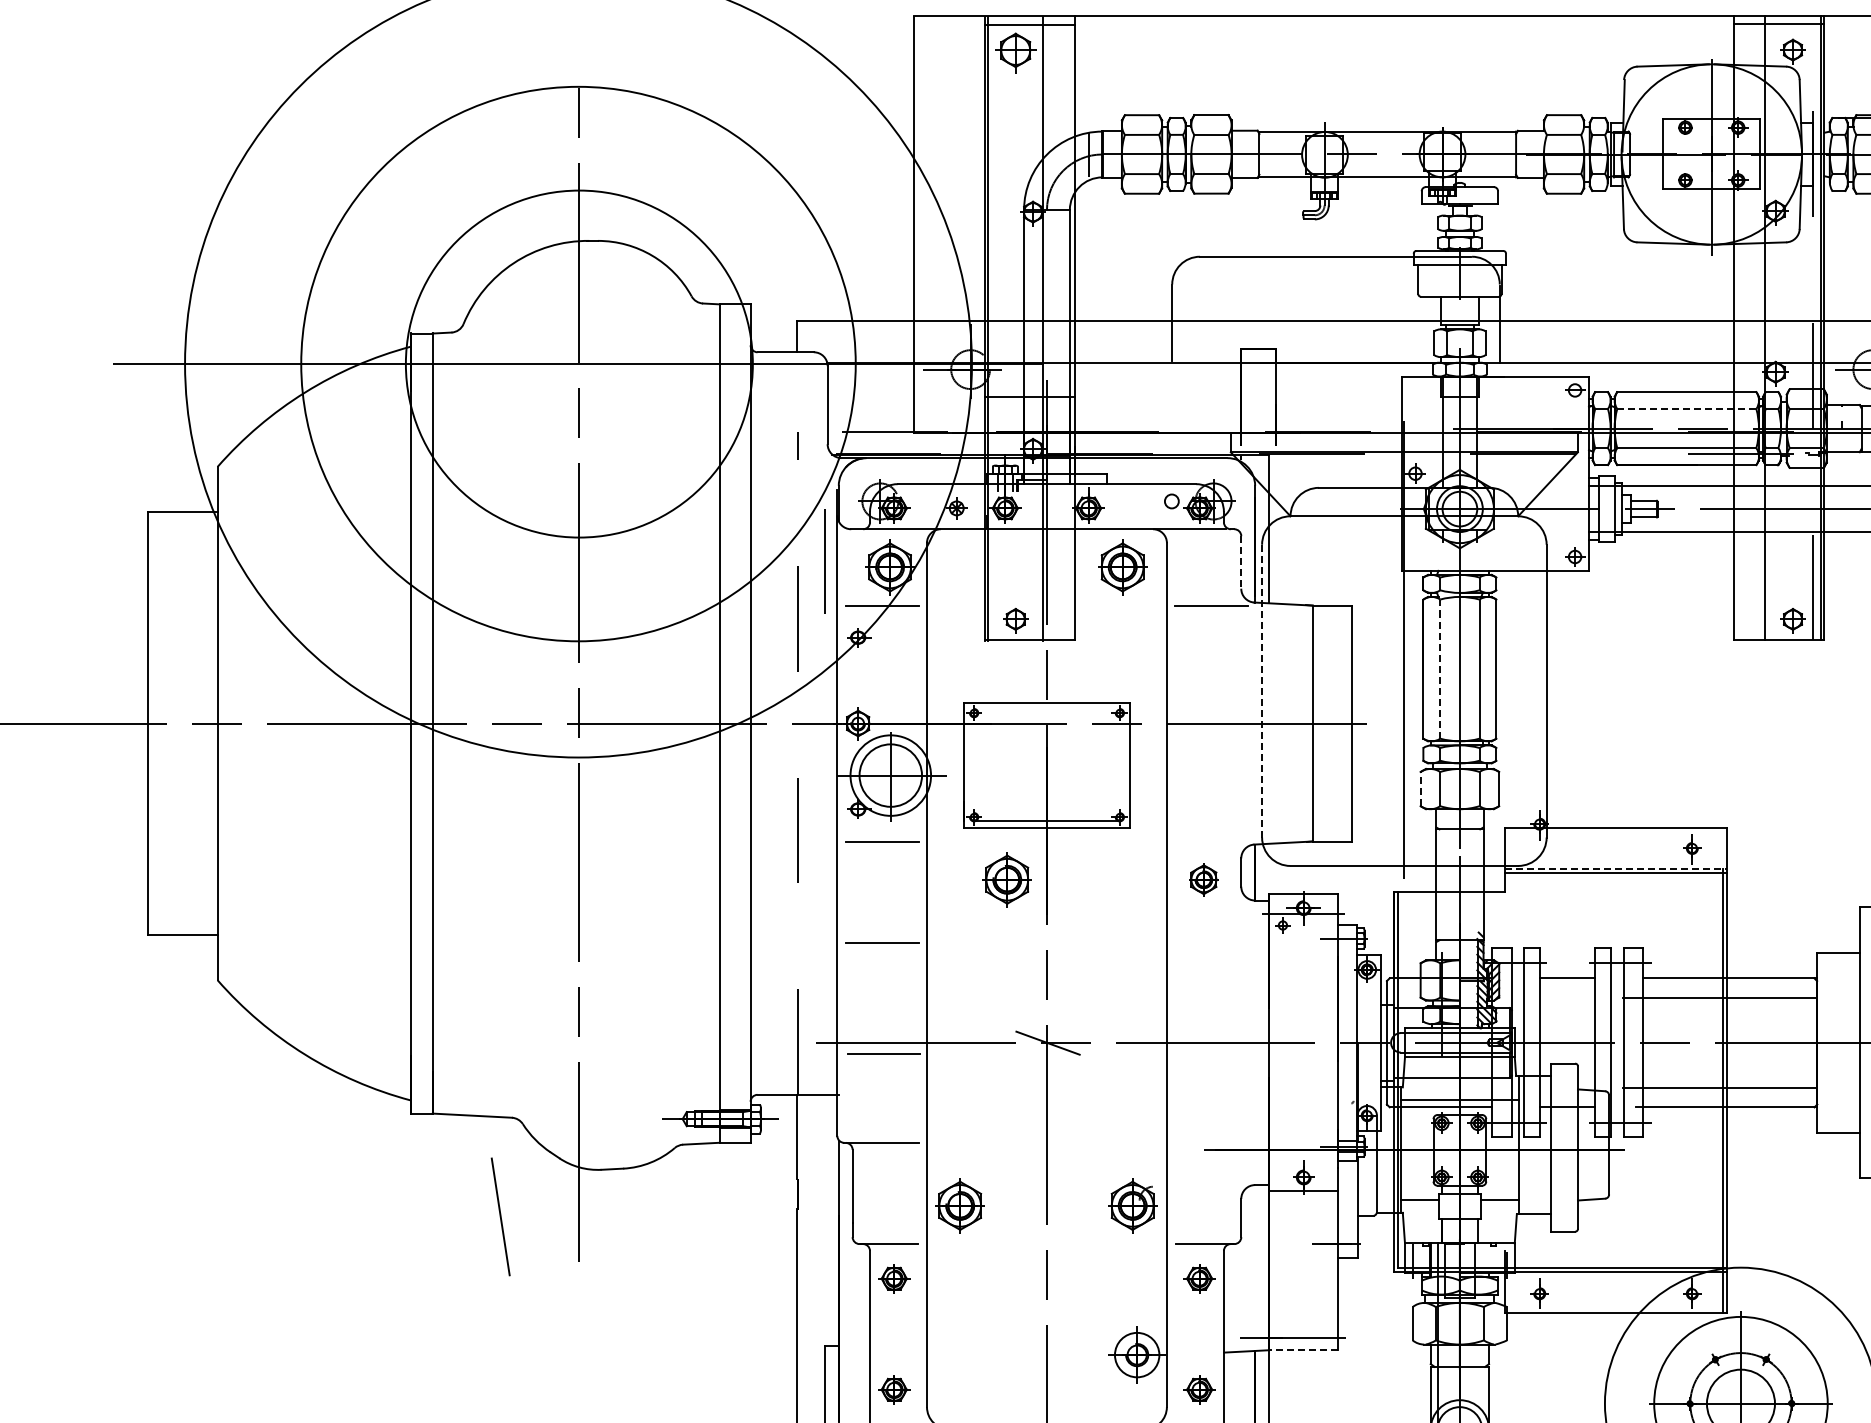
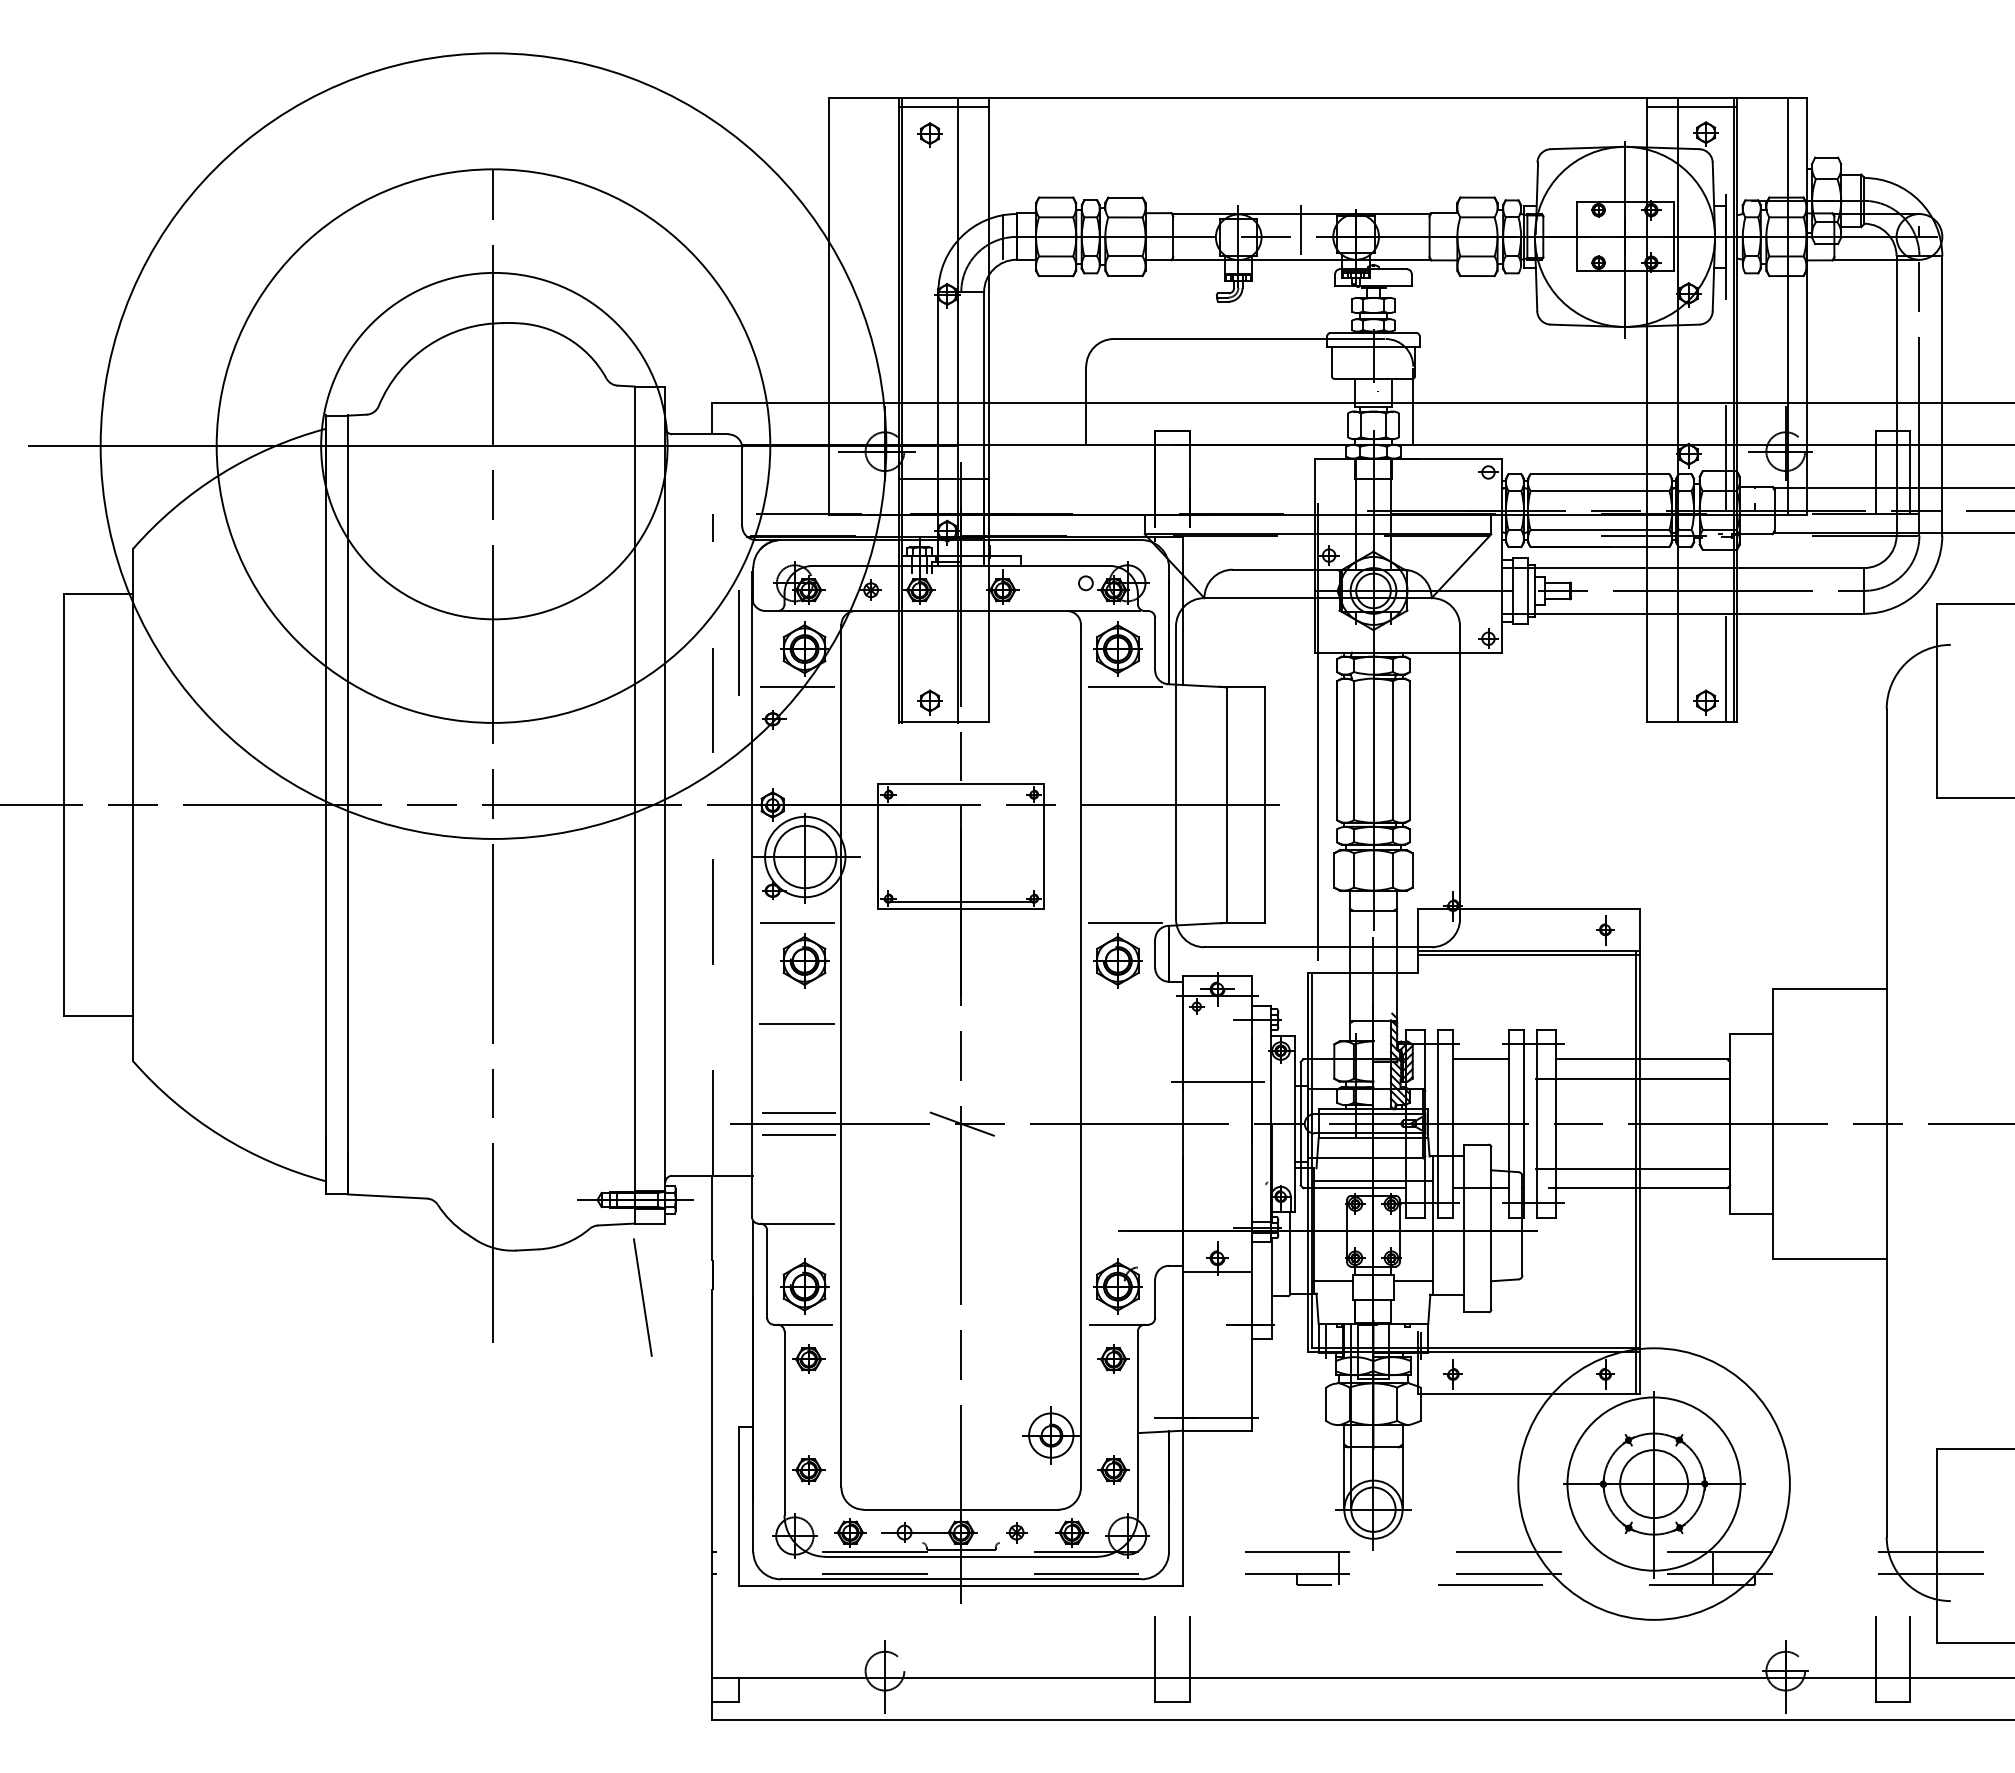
part: (1015, 51) -> (929, 134), size x0.62
line: (1387, 148) -> (1301, 230), added
line: (1686, 408) -> (1599, 490), dashed -> solid
line: (1241, 562) -> (1155, 644), dashed -> solid
part: (1122, 566) -> (1117, 648), moved
line: (1439, 668) -> (1353, 750), dashed -> solid
line: (1262, 691) -> (1176, 773), dashed -> solid
line: (1420, 789) -> (1334, 870), dashed -> solid
line: (1210, 841) -> (1124, 922), added
line: (1616, 869) -> (1529, 950), dashed -> solid
part: (1007, 879) -> (804, 960), moved
part: (1203, 879) -> (1117, 960), size x1.67
line: (1303, 1000) -> (1217, 1081), added
line: (883, 1031) -> (798, 1112), added
part: (960, 1205) -> (804, 1286), moved
part: (1132, 1205) -> (1117, 1286), moved
line: (500, 1216) -> (642, 1297), moved
line: (1303, 1350) -> (1217, 1430), dashed -> solid

